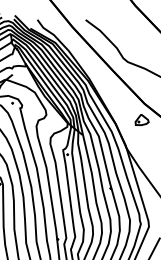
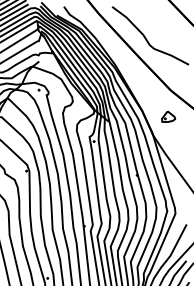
part: (142, 119) -> (168, 116), moved

